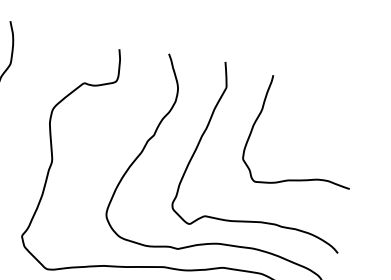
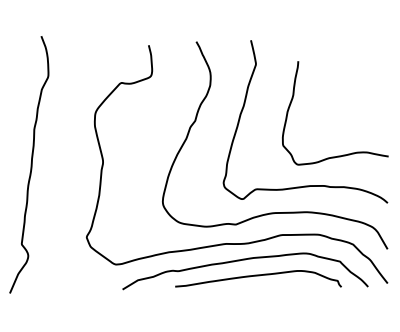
curve: (303, 179) -> (343, 154), moved

